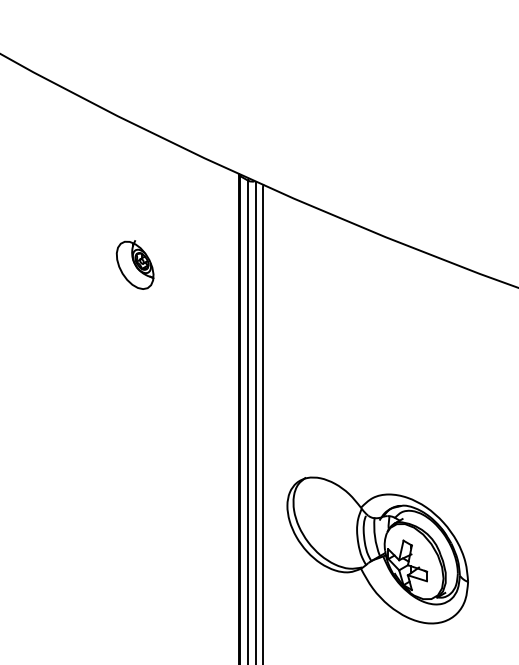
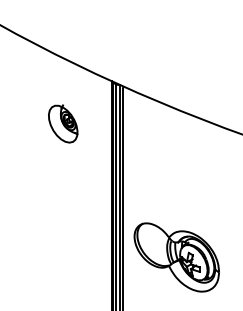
part: (135, 264) -> (63, 123), size x1.67

